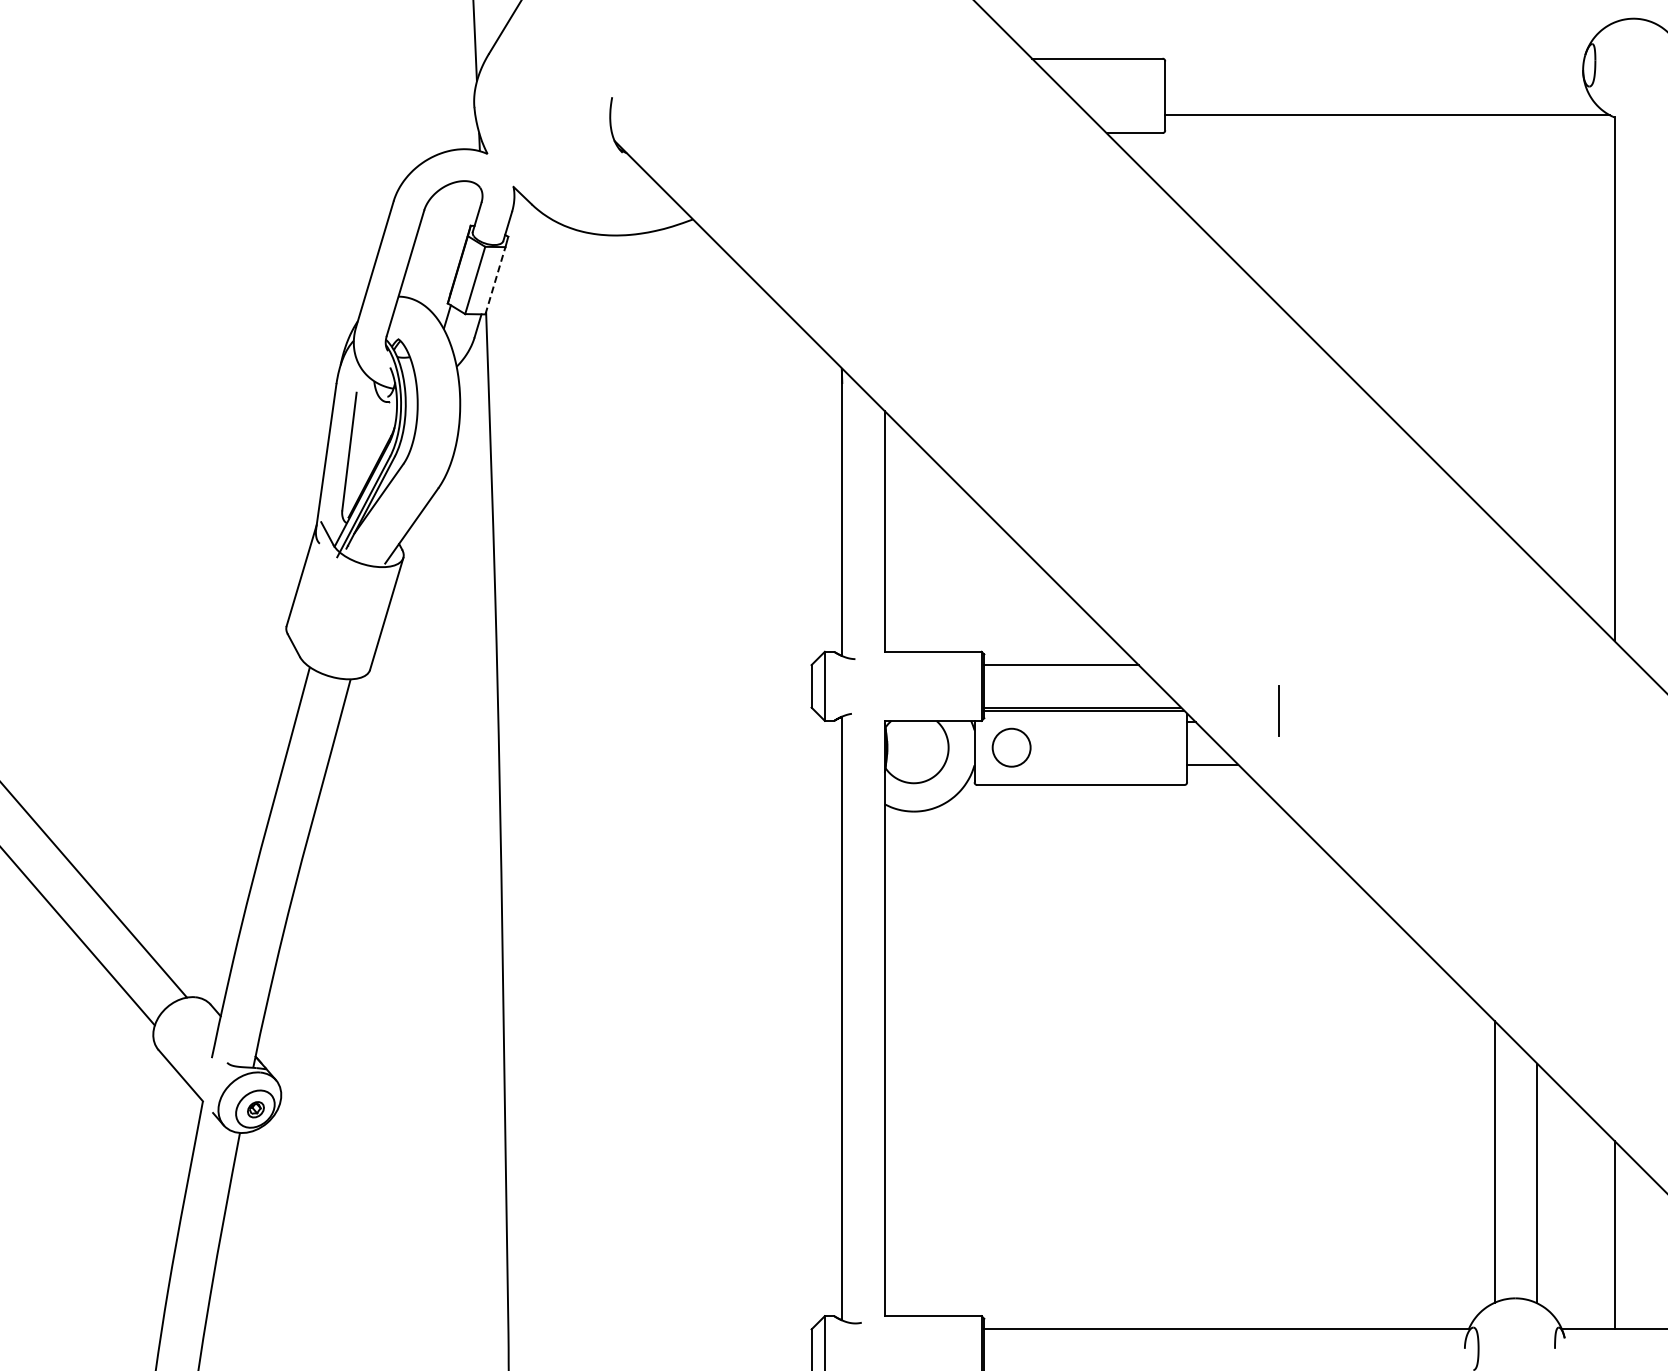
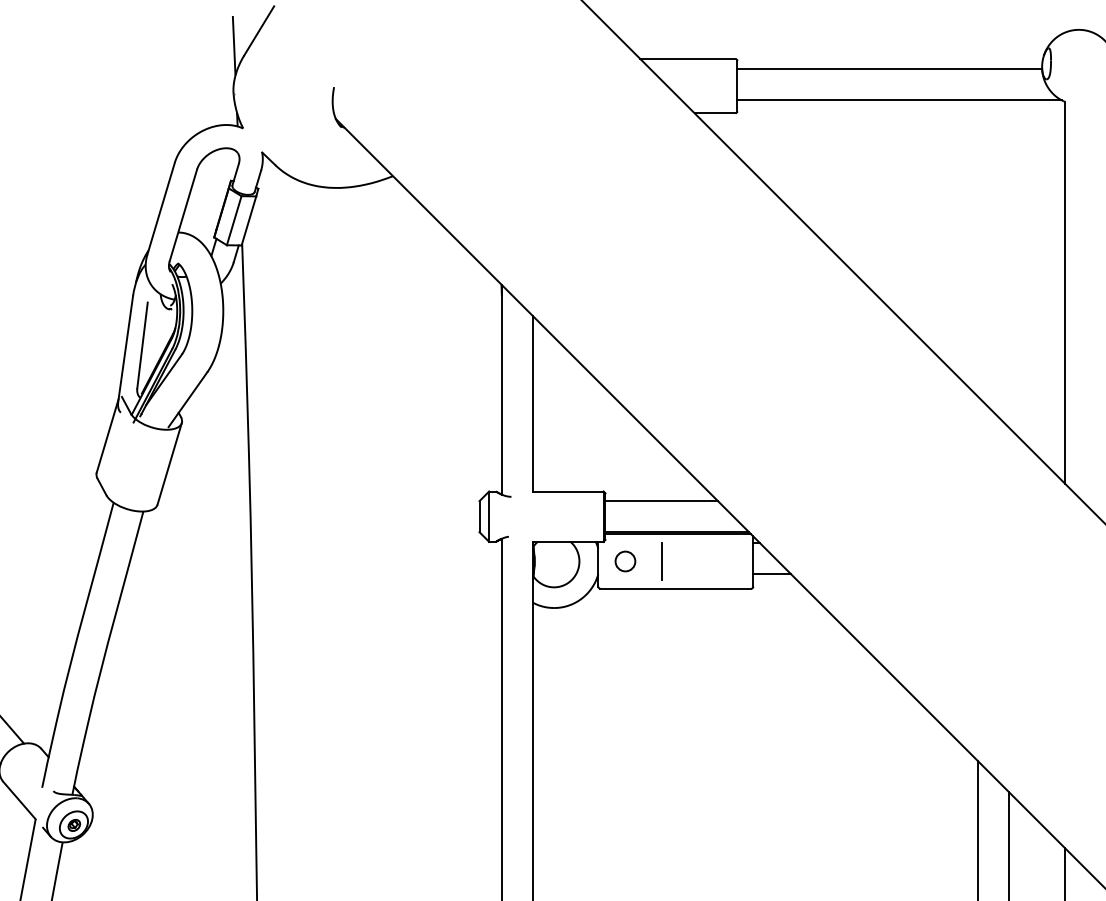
line: (1374, 72) -> (889, 69), added
line: (495, 280) -> (249, 220), dashed -> solid
line: (1278, 710) -> (661, 561), moved
circle: (1011, 747) -> (625, 561), size x0.71

